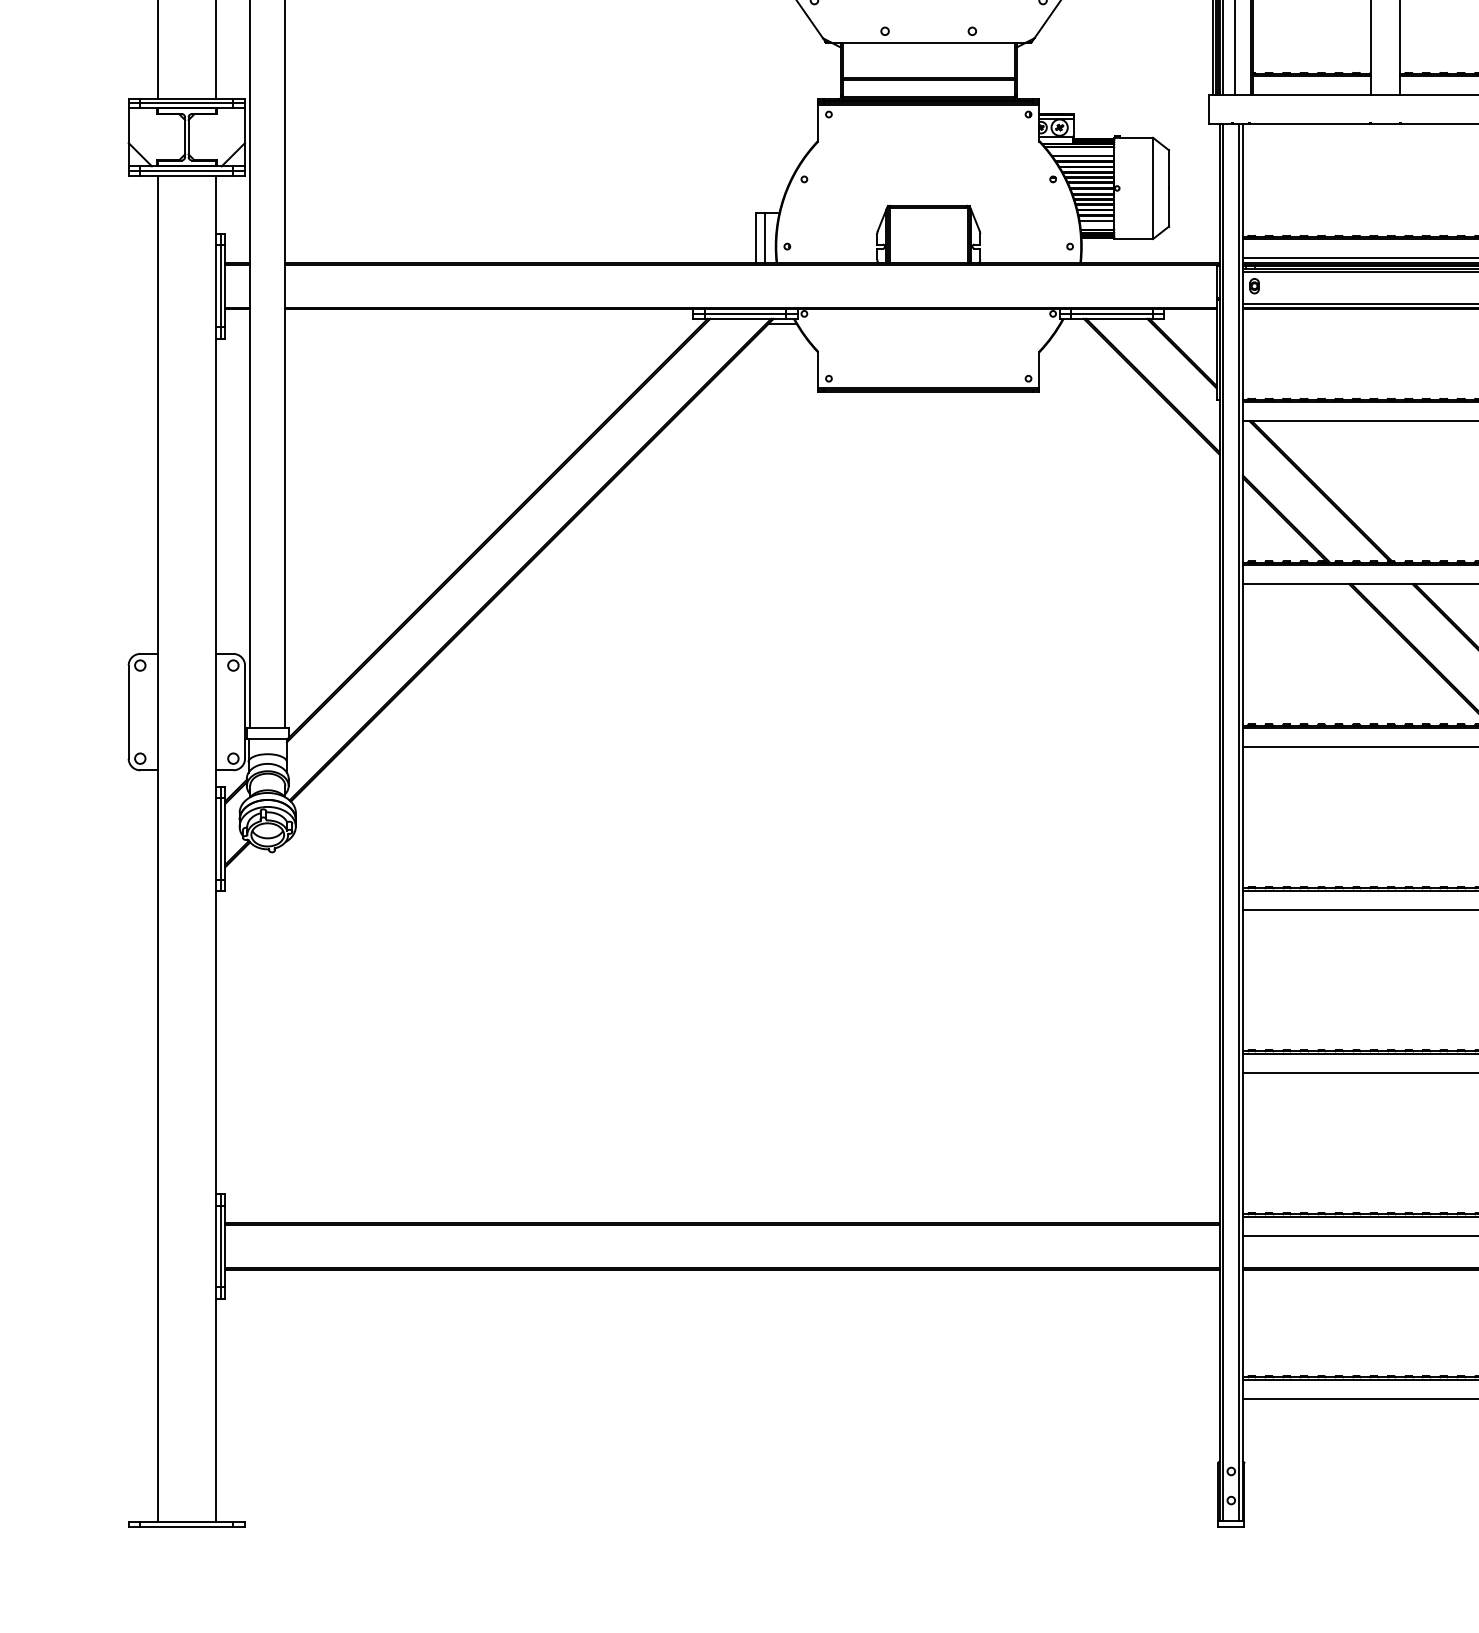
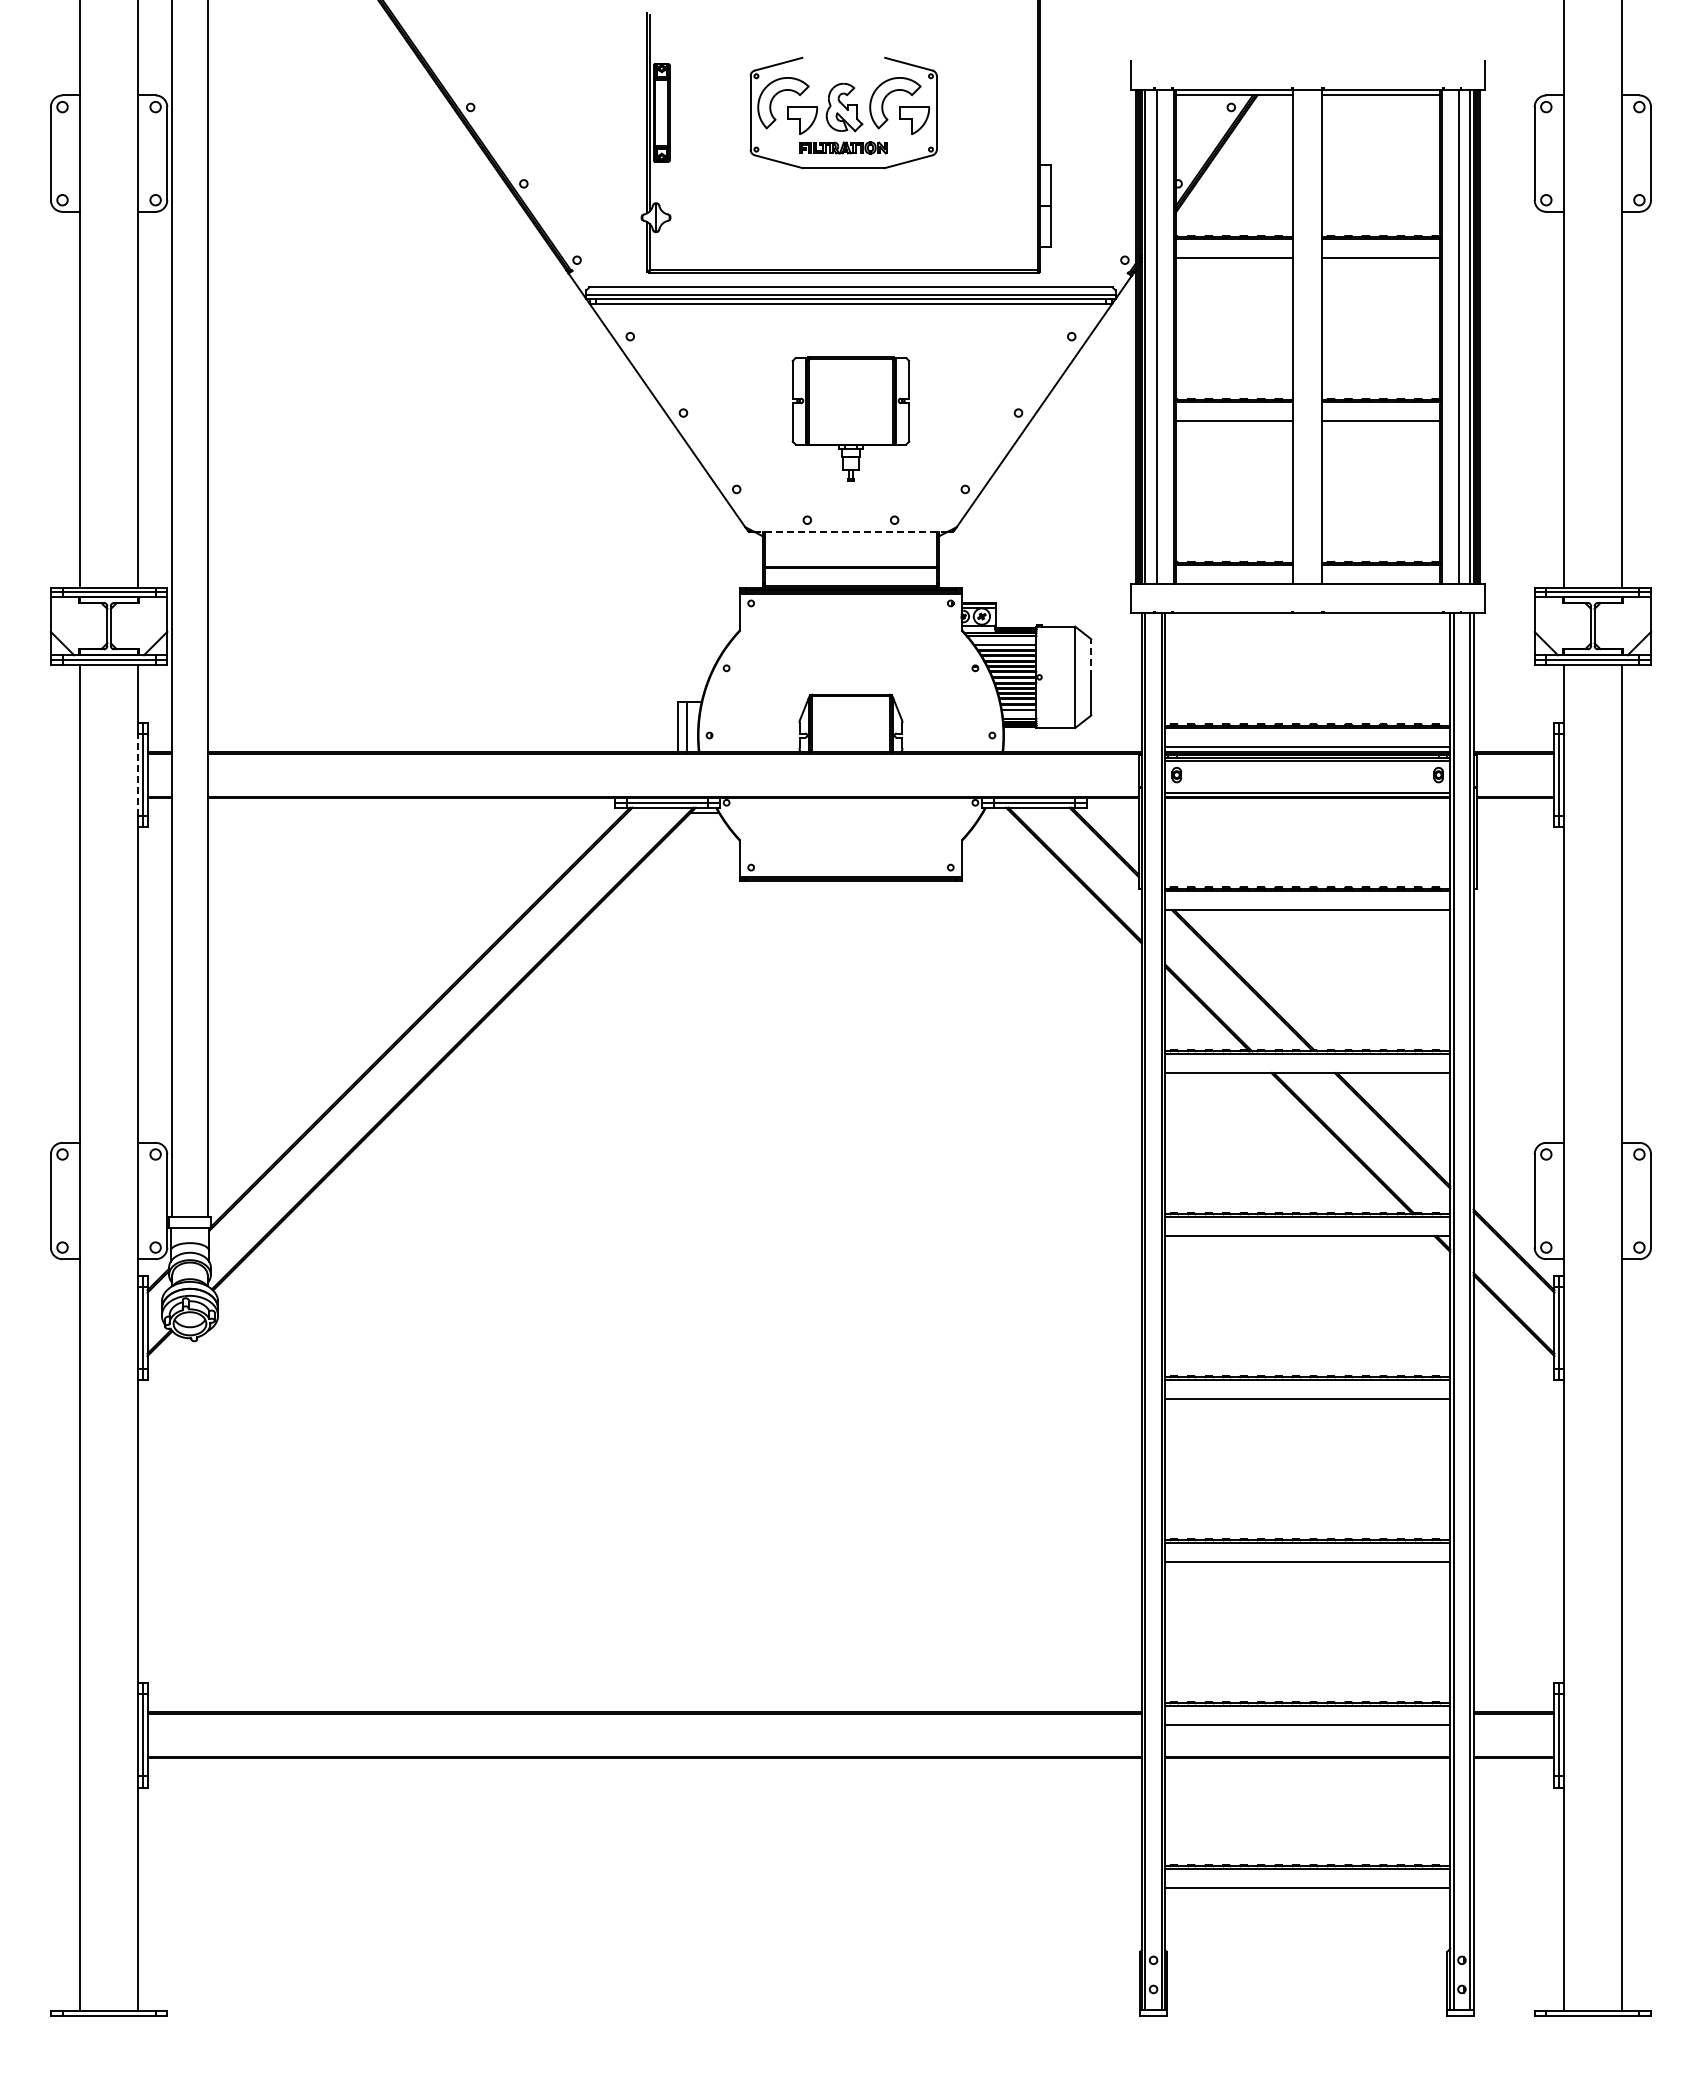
line: (928, 42) -> (850, 531), solid -> dashed
line: (1169, 168) -> (1091, 657), solid -> dashed
line: (216, 286) -> (138, 775), solid -> dashed

